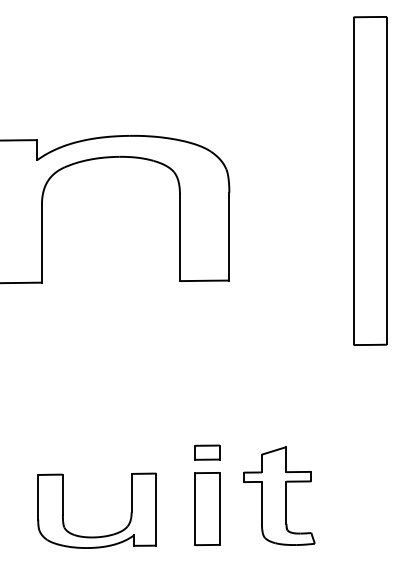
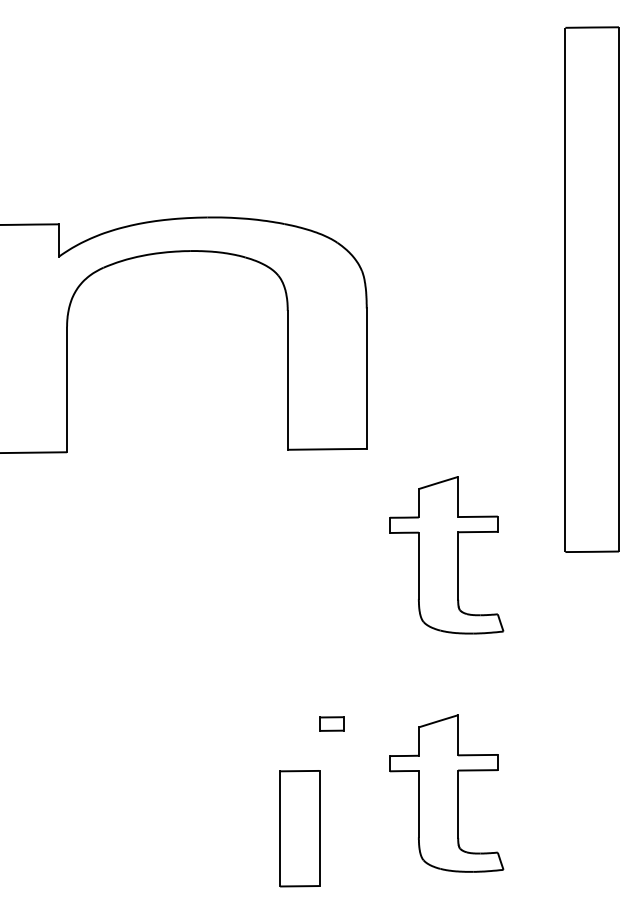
part: (279, 346) -> (446, 554), added
part: (207, 452) -> (331, 723), size x0.6
part: (207, 508) -> (299, 827), moved
part: (102, 535) -> (163, 856), removed

